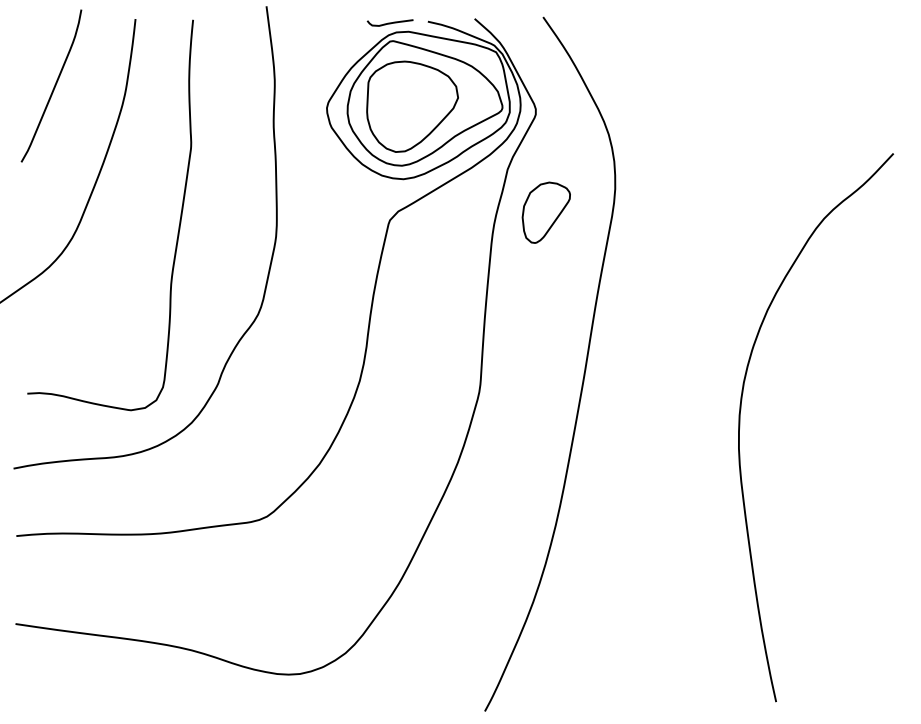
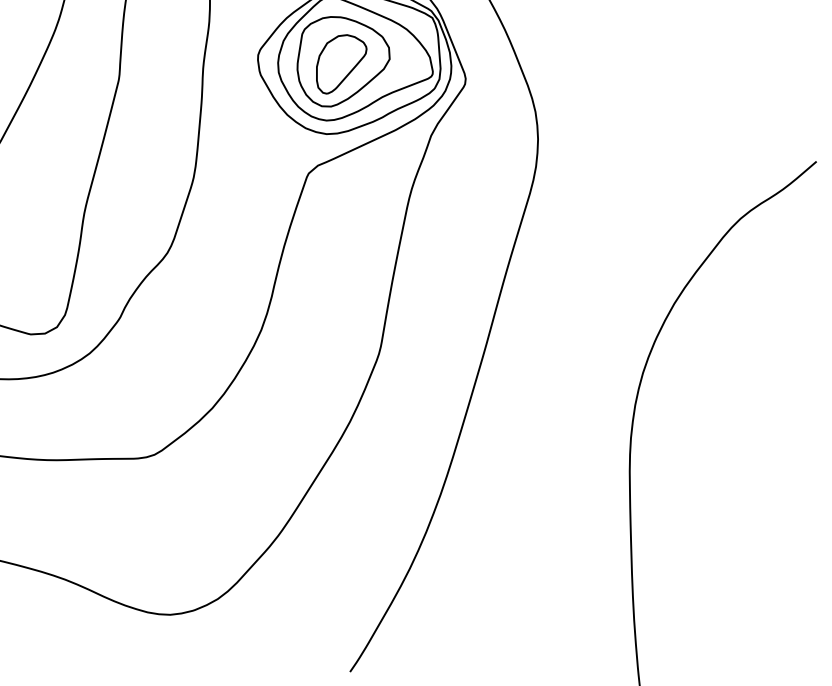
part: (545, 212) -> (340, 64), moved

